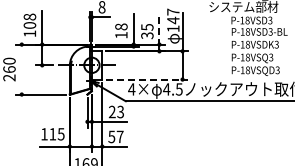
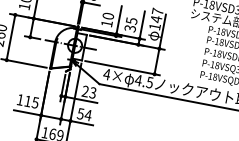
text: (121, 26) -> (108, 15), 18 -> 10
line: (159, 30) -> (142, 25), dashed -> solid
line: (21, 69) -> (10, 37), added
line: (147, 79) -> (122, 68), dashed -> solid
text: (119, 136) -> (87, 114), 57 -> 54

